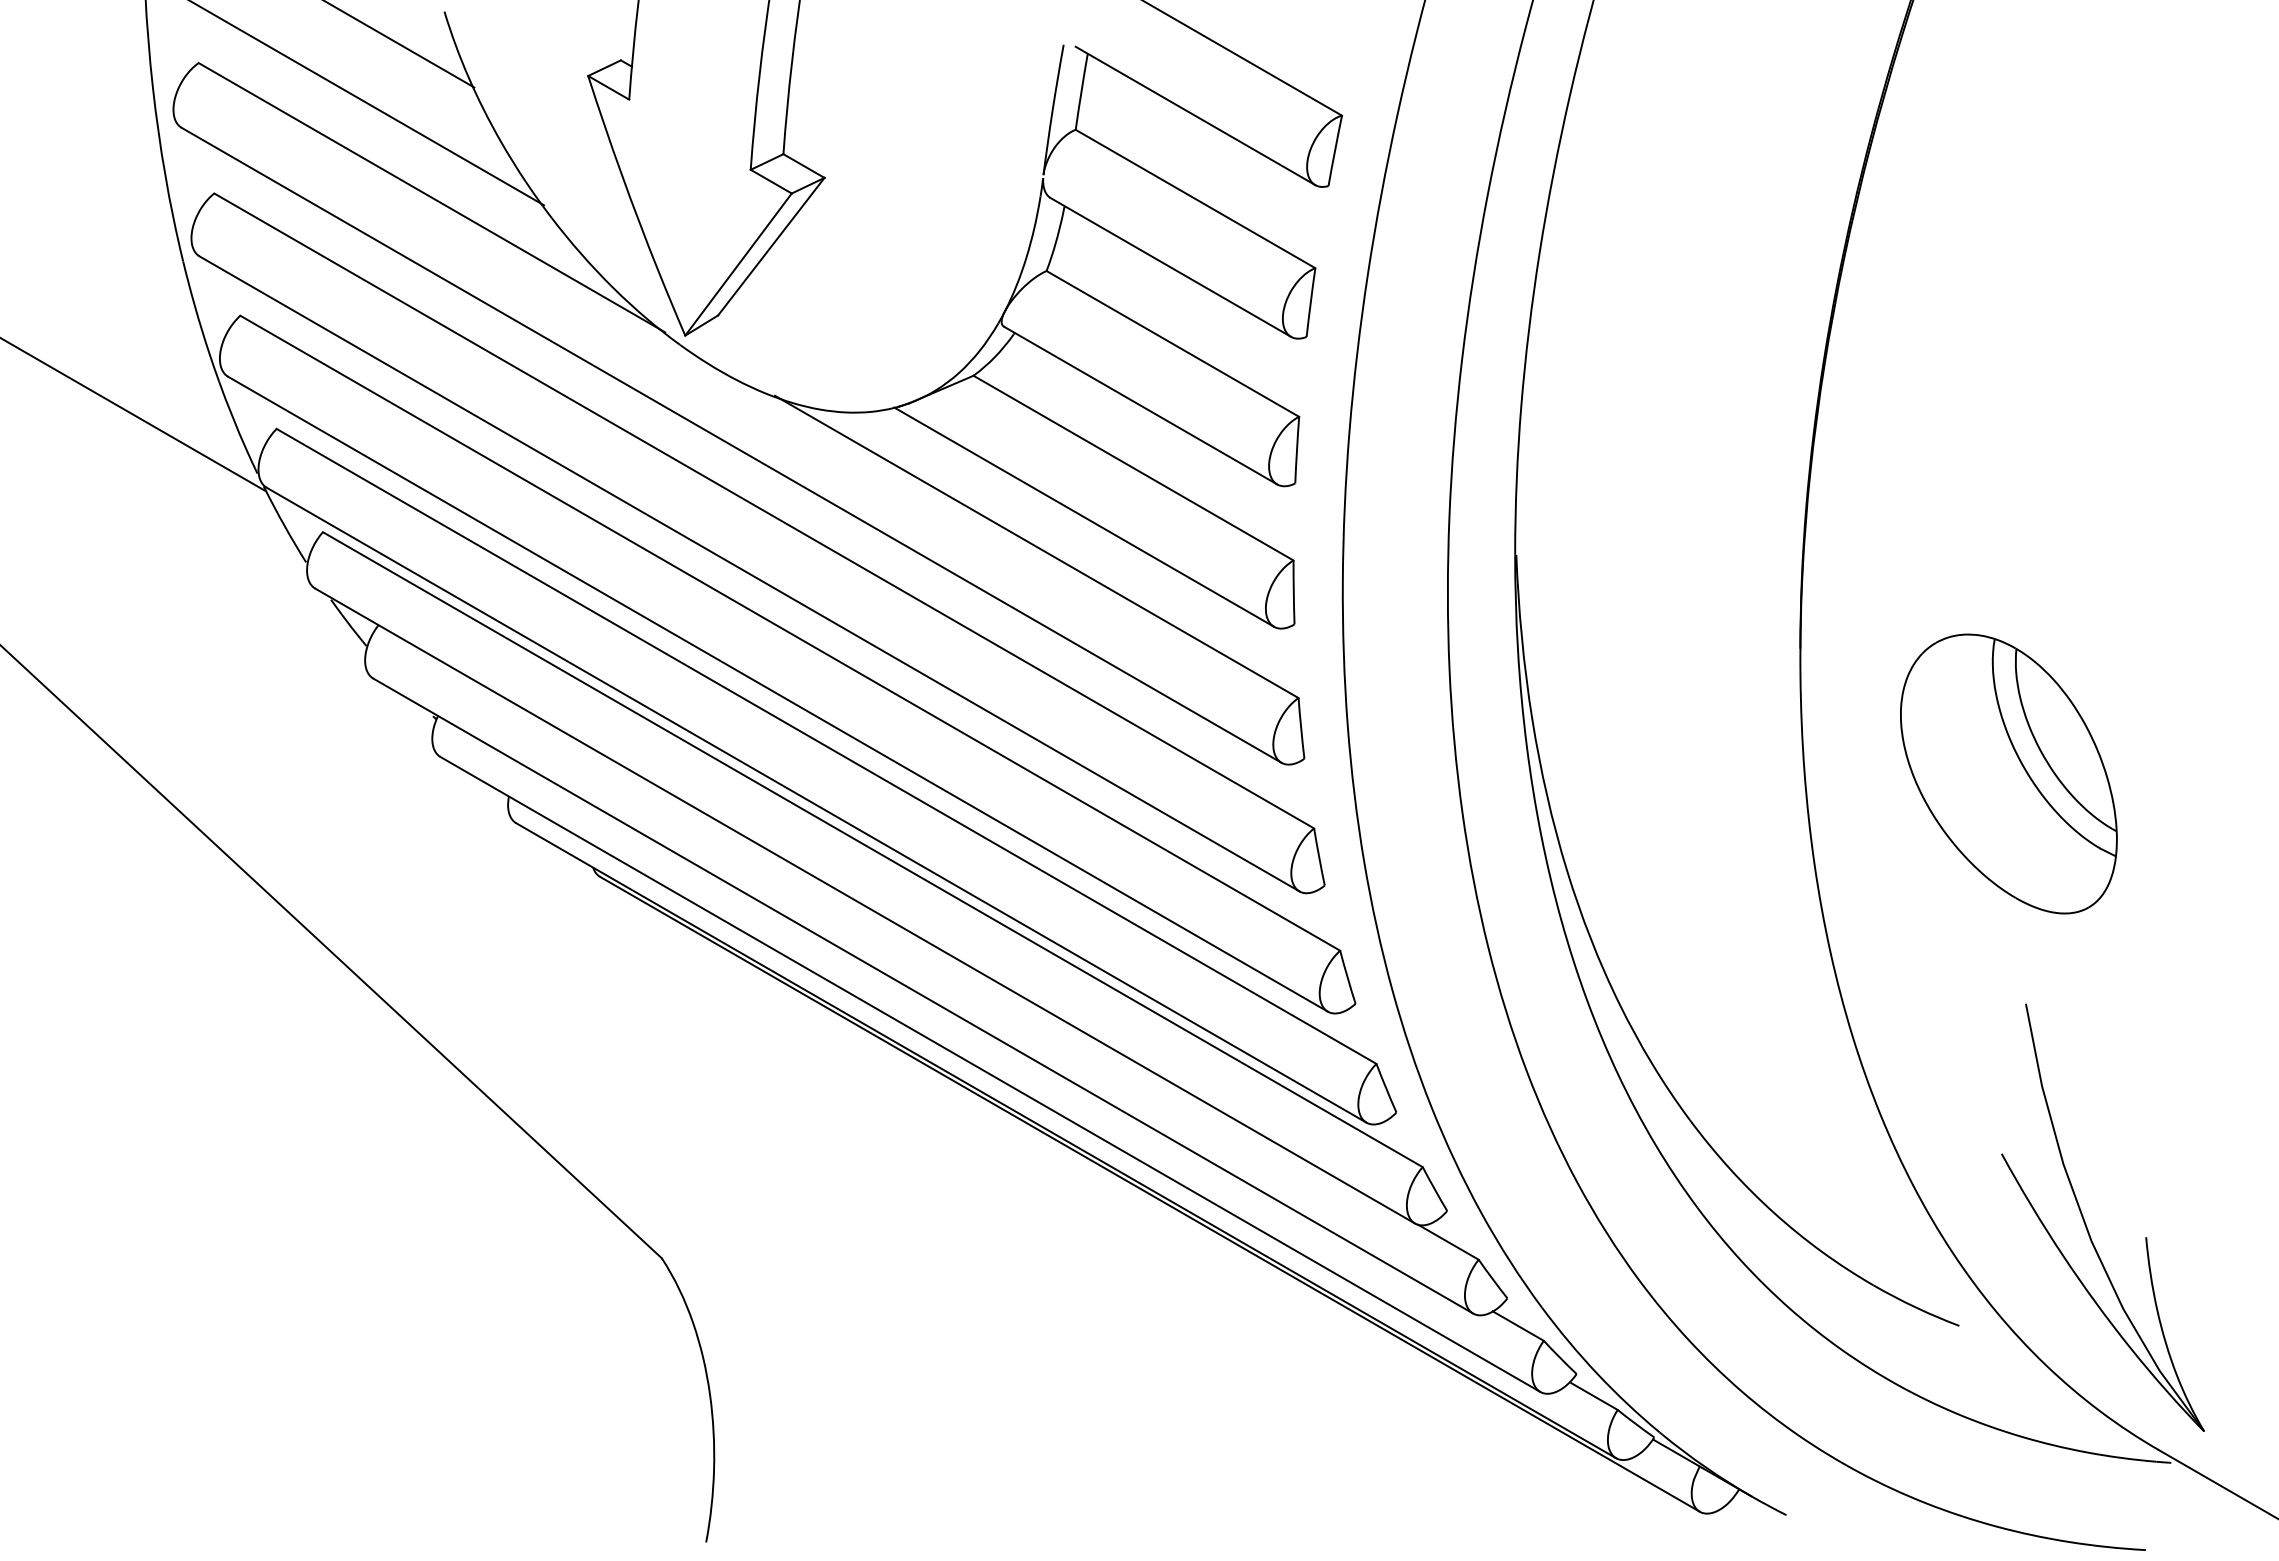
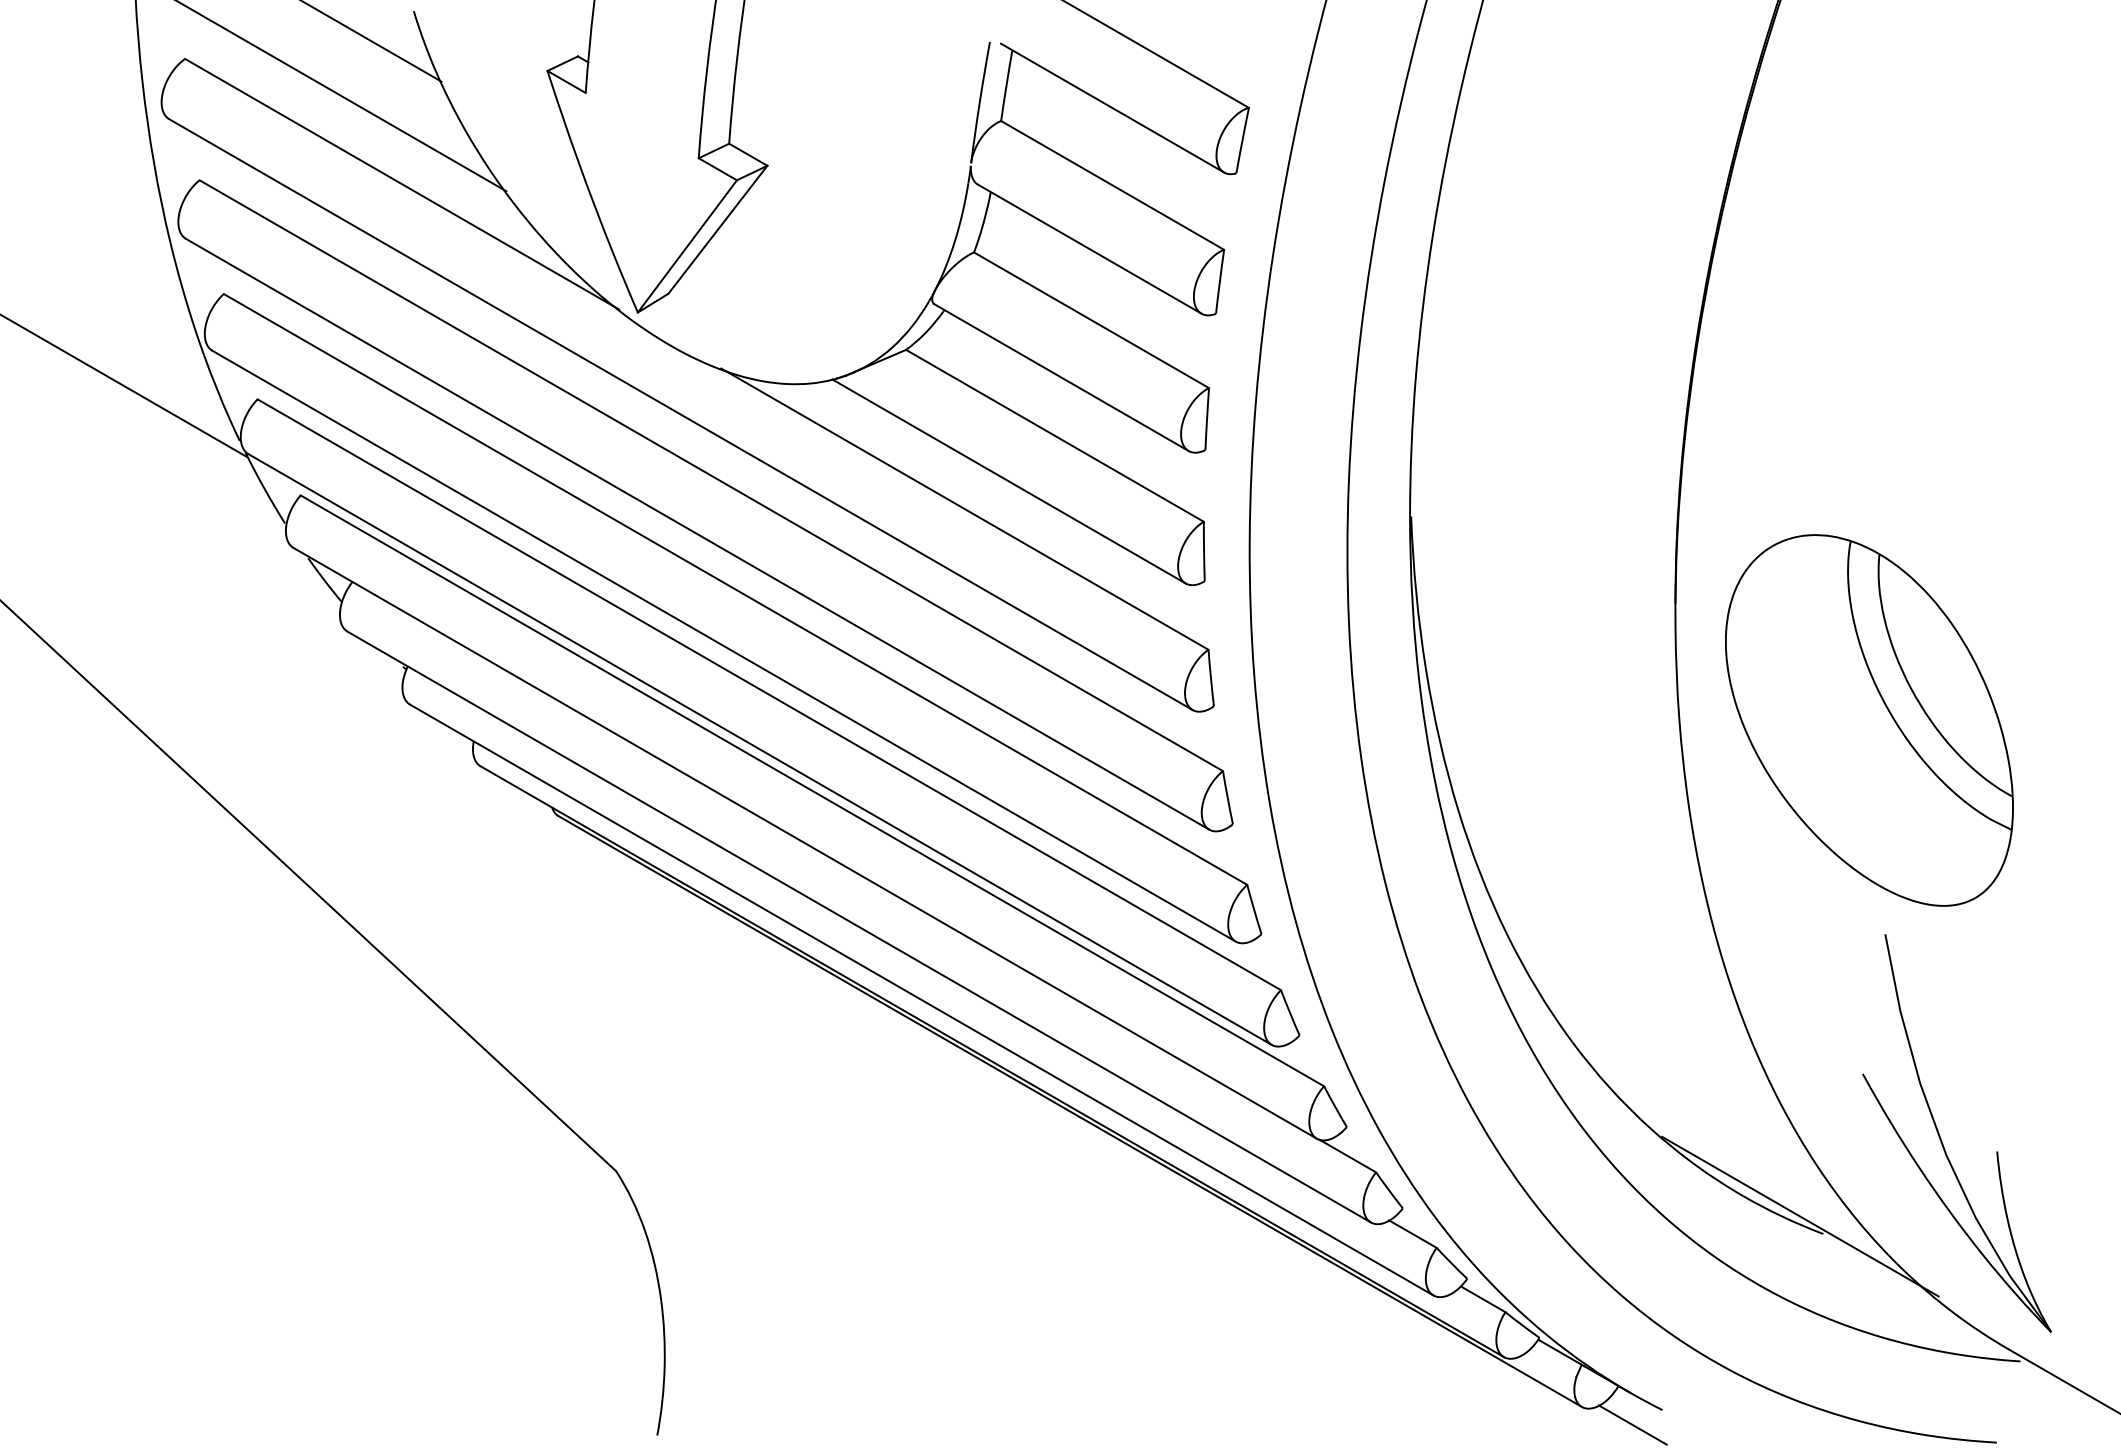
part: (2008, 773) -> (1869, 719), size x1.43
line: (1934, 1307) -> (1800, 1216), added
line: (1754, 1531) -> (1632, 1425), added

